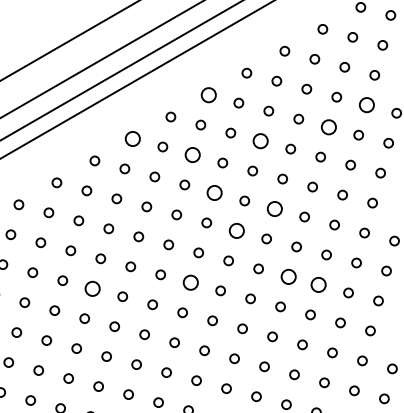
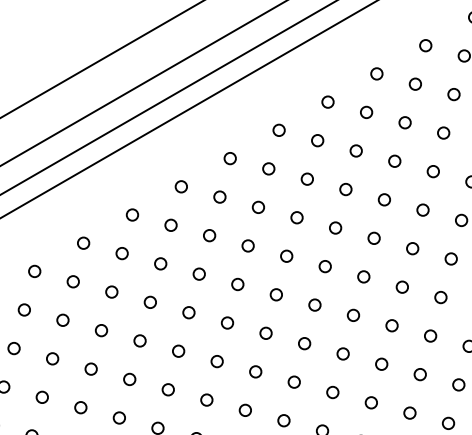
circle: (208, 94) -> (229, 157), size x0.62
circle: (366, 105) -> (433, 171), size x0.62
circle: (328, 126) -> (384, 198), size x0.62
circle: (132, 138) -> (131, 214), size x0.62
circle: (260, 140) -> (296, 216), size x0.62
circle: (192, 154) -> (209, 234), size x0.62
circle: (214, 192) -> (237, 283), size x0.62
circle: (274, 208) -> (314, 304), size x0.62
circle: (236, 230) -> (265, 332), size x0.62
circle: (288, 276) -> (332, 391), size x0.62
circle: (190, 282) -> (206, 399), size x0.62
circle: (318, 284) -> (371, 402), size x0.62
circle: (92, 288) -> (80, 407), size x0.62

